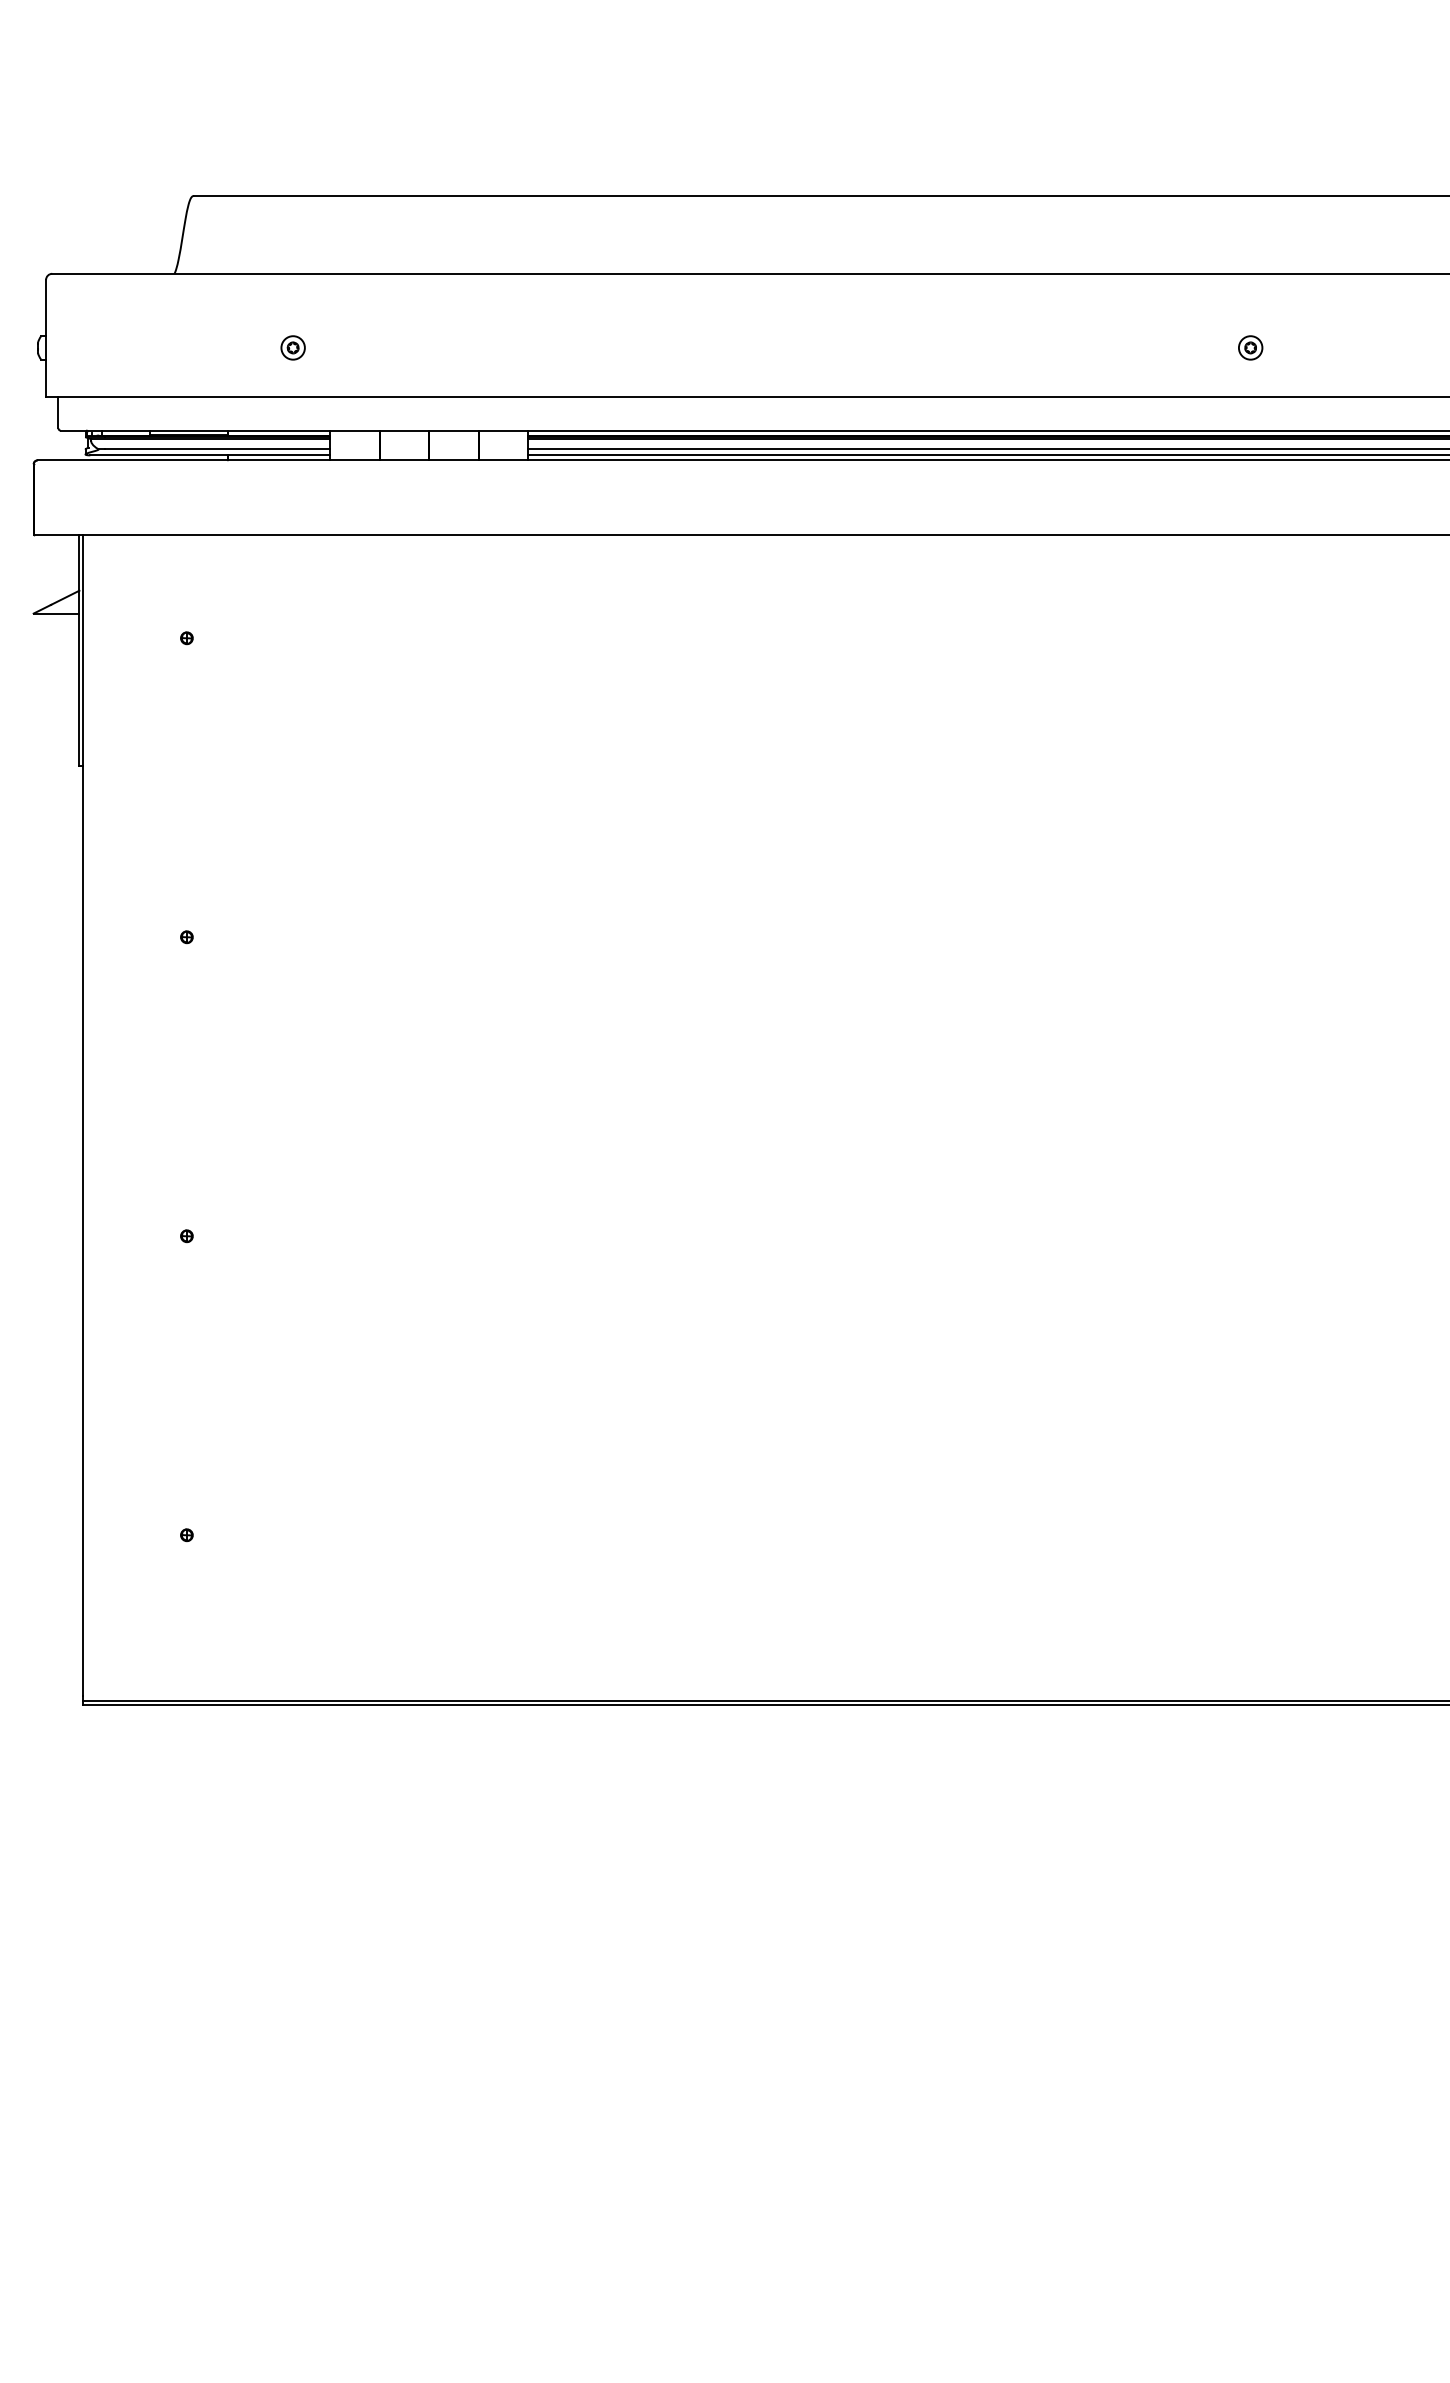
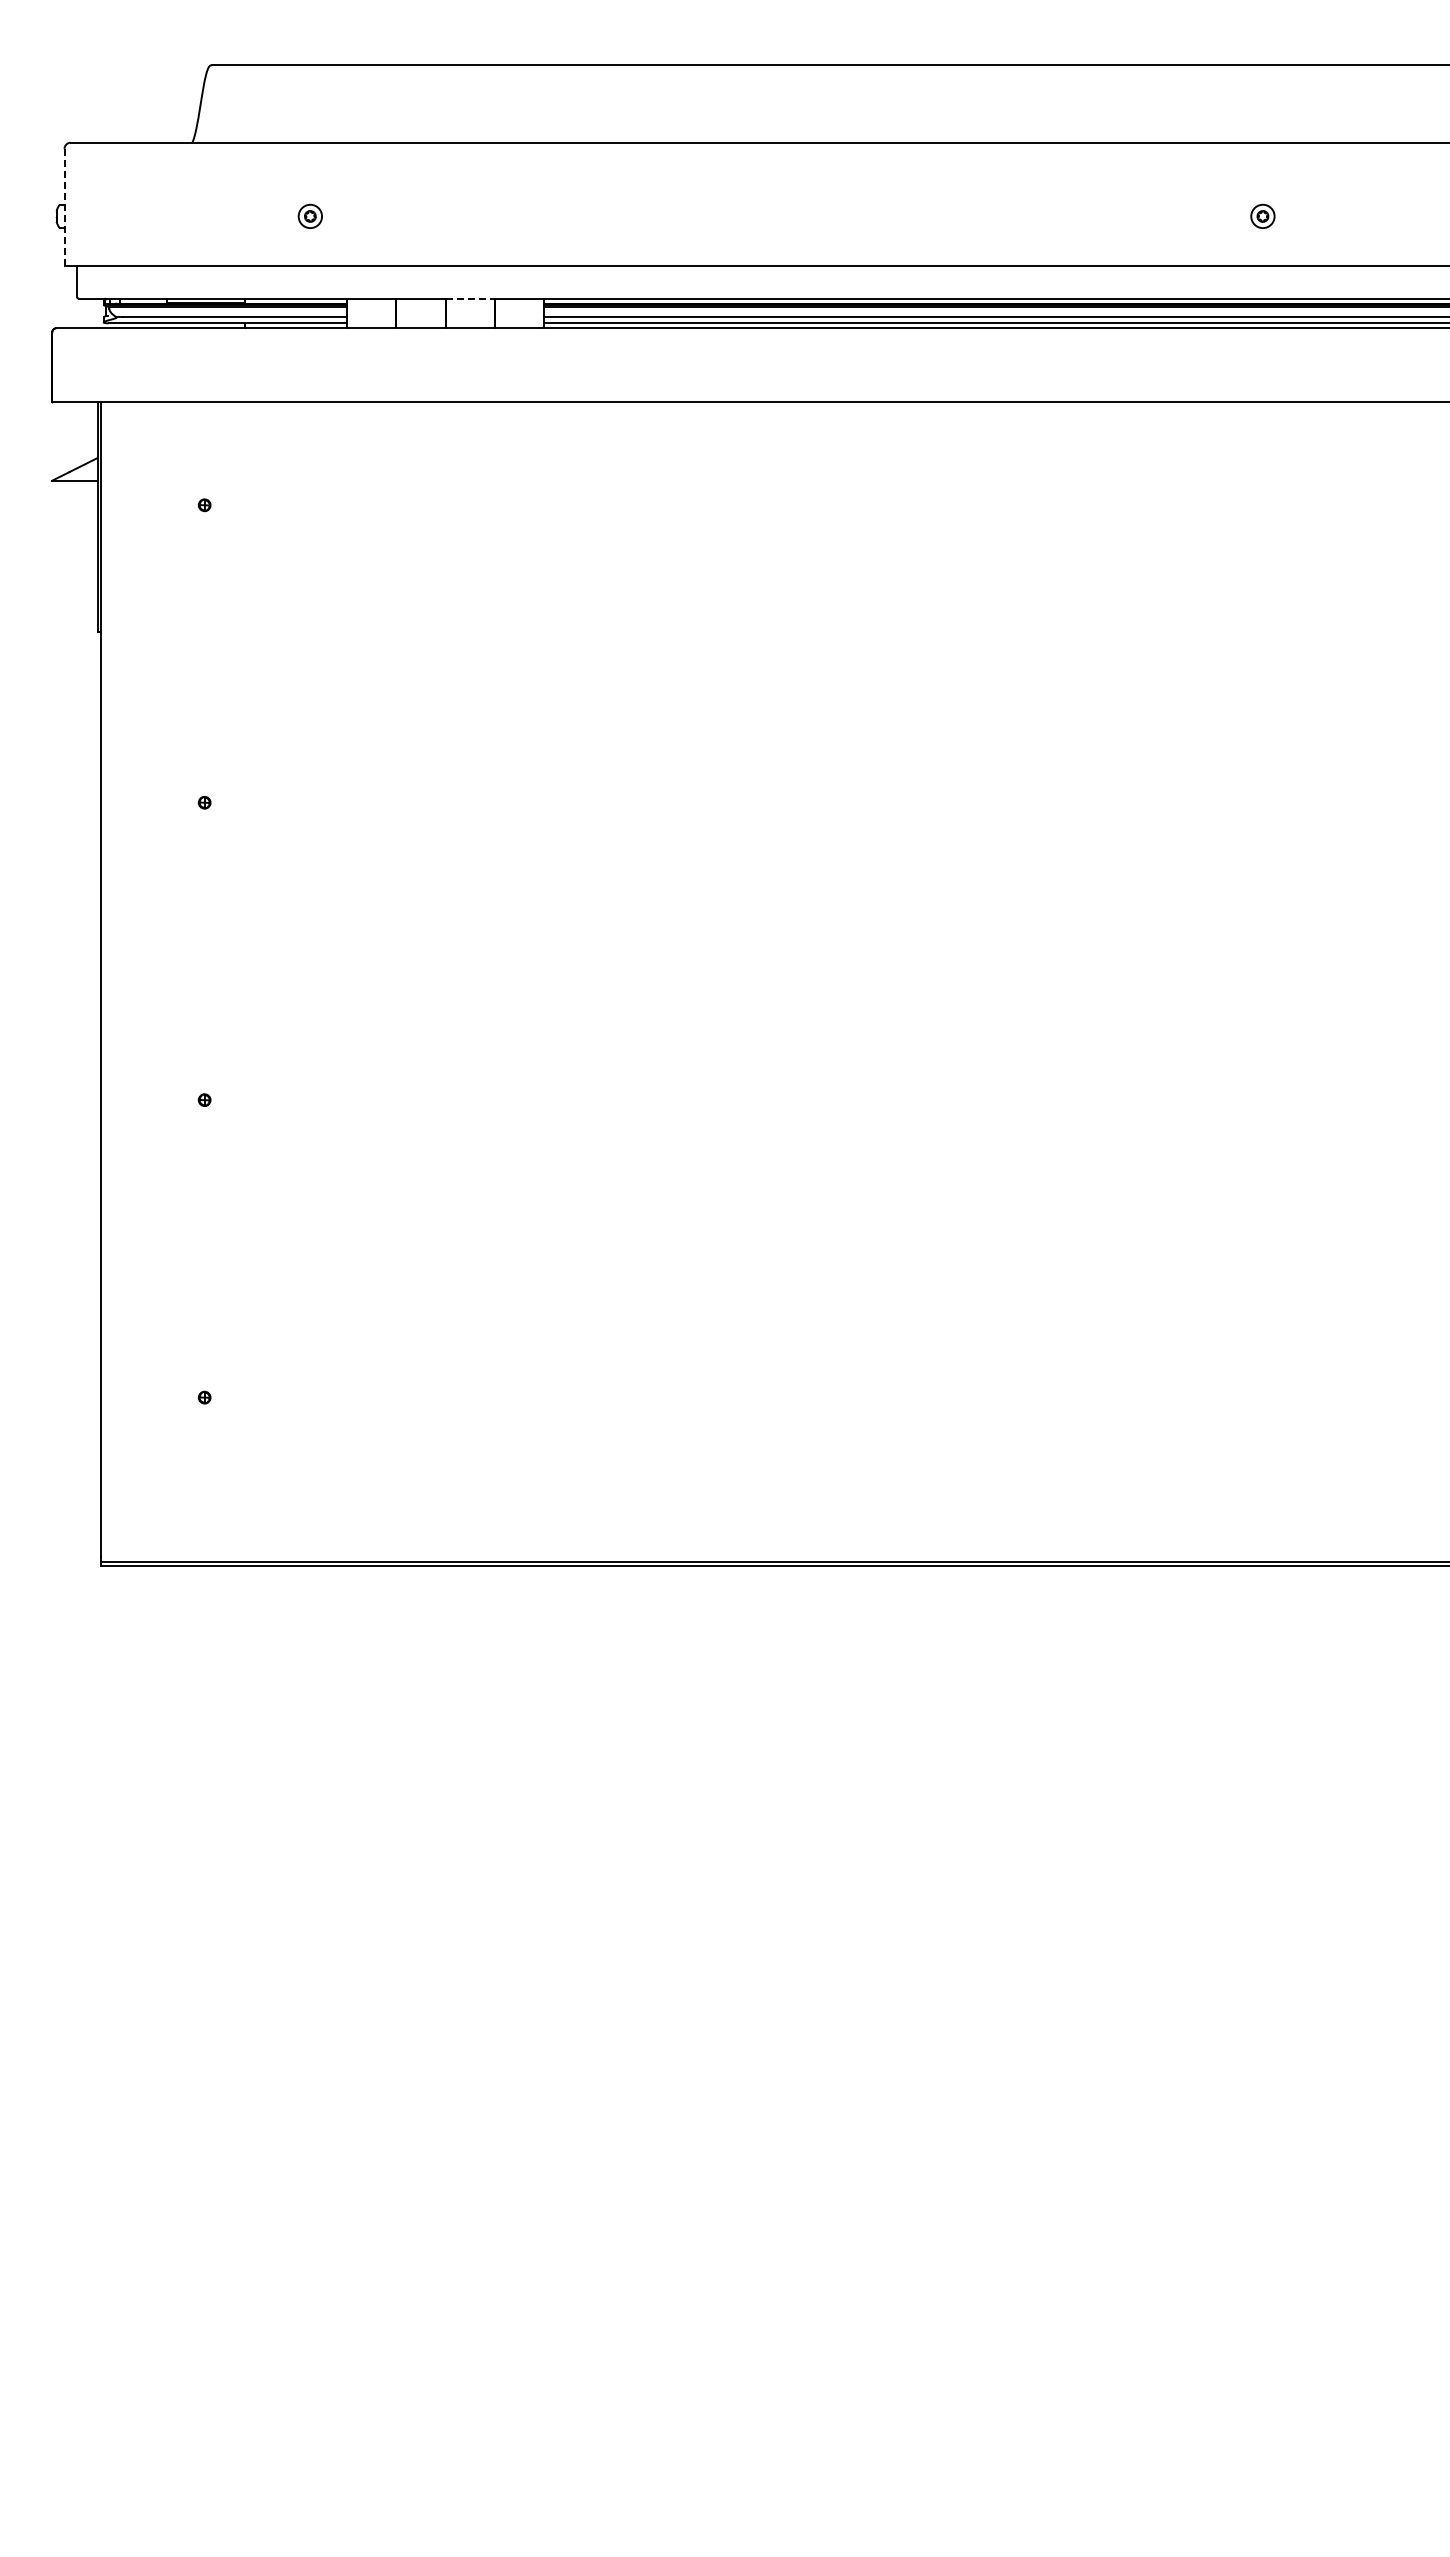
line: (46, 337) -> (64, 206), solid -> dashed
line: (454, 430) -> (470, 298), solid -> dashed

